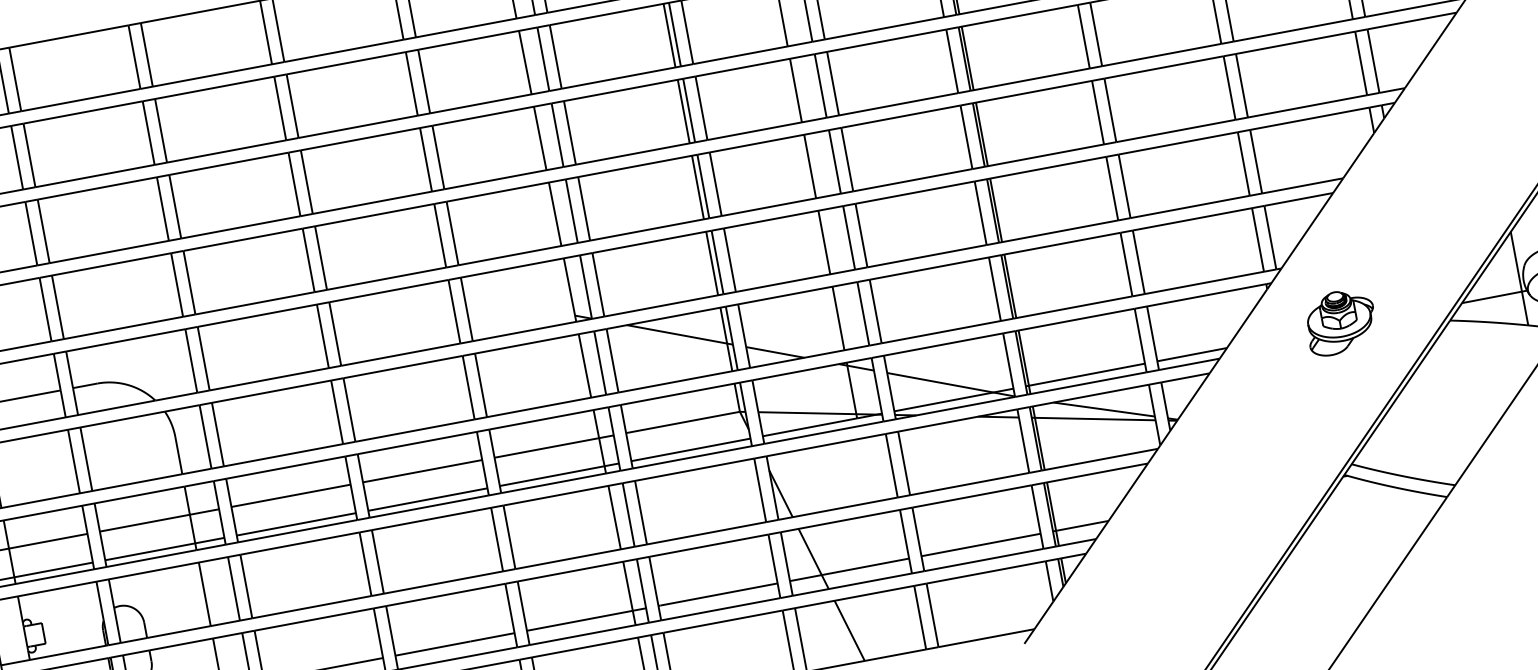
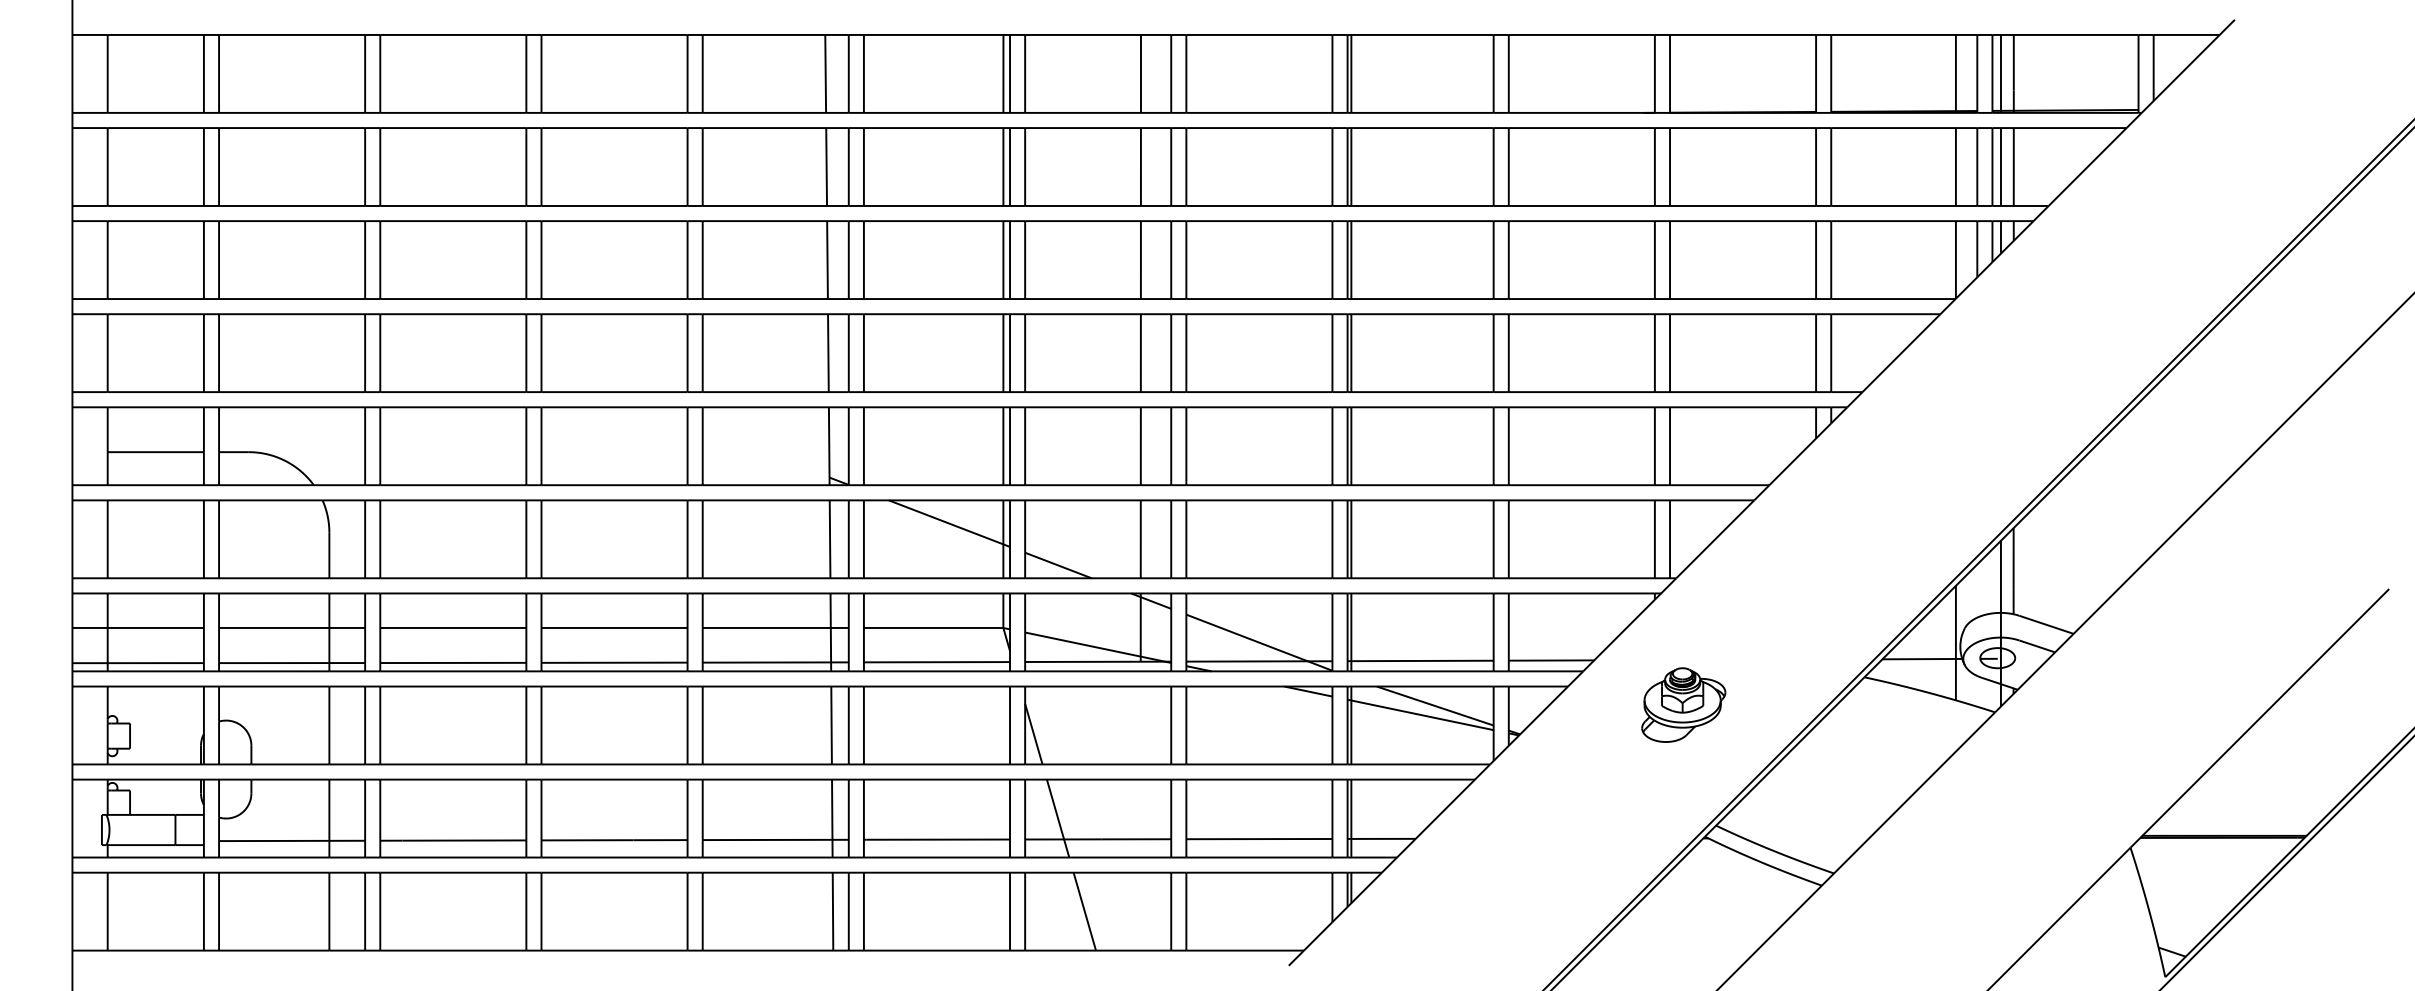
part: (1340, 321) -> (1683, 704), moved

